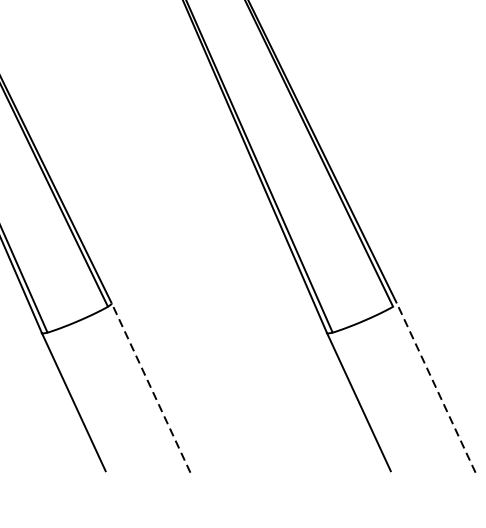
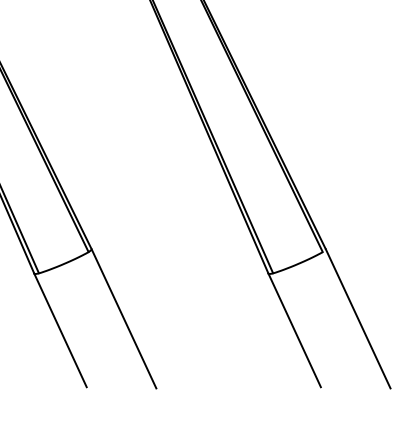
line: (151, 387) -> (124, 318), dashed -> solid
line: (436, 387) -> (358, 318), dashed -> solid

